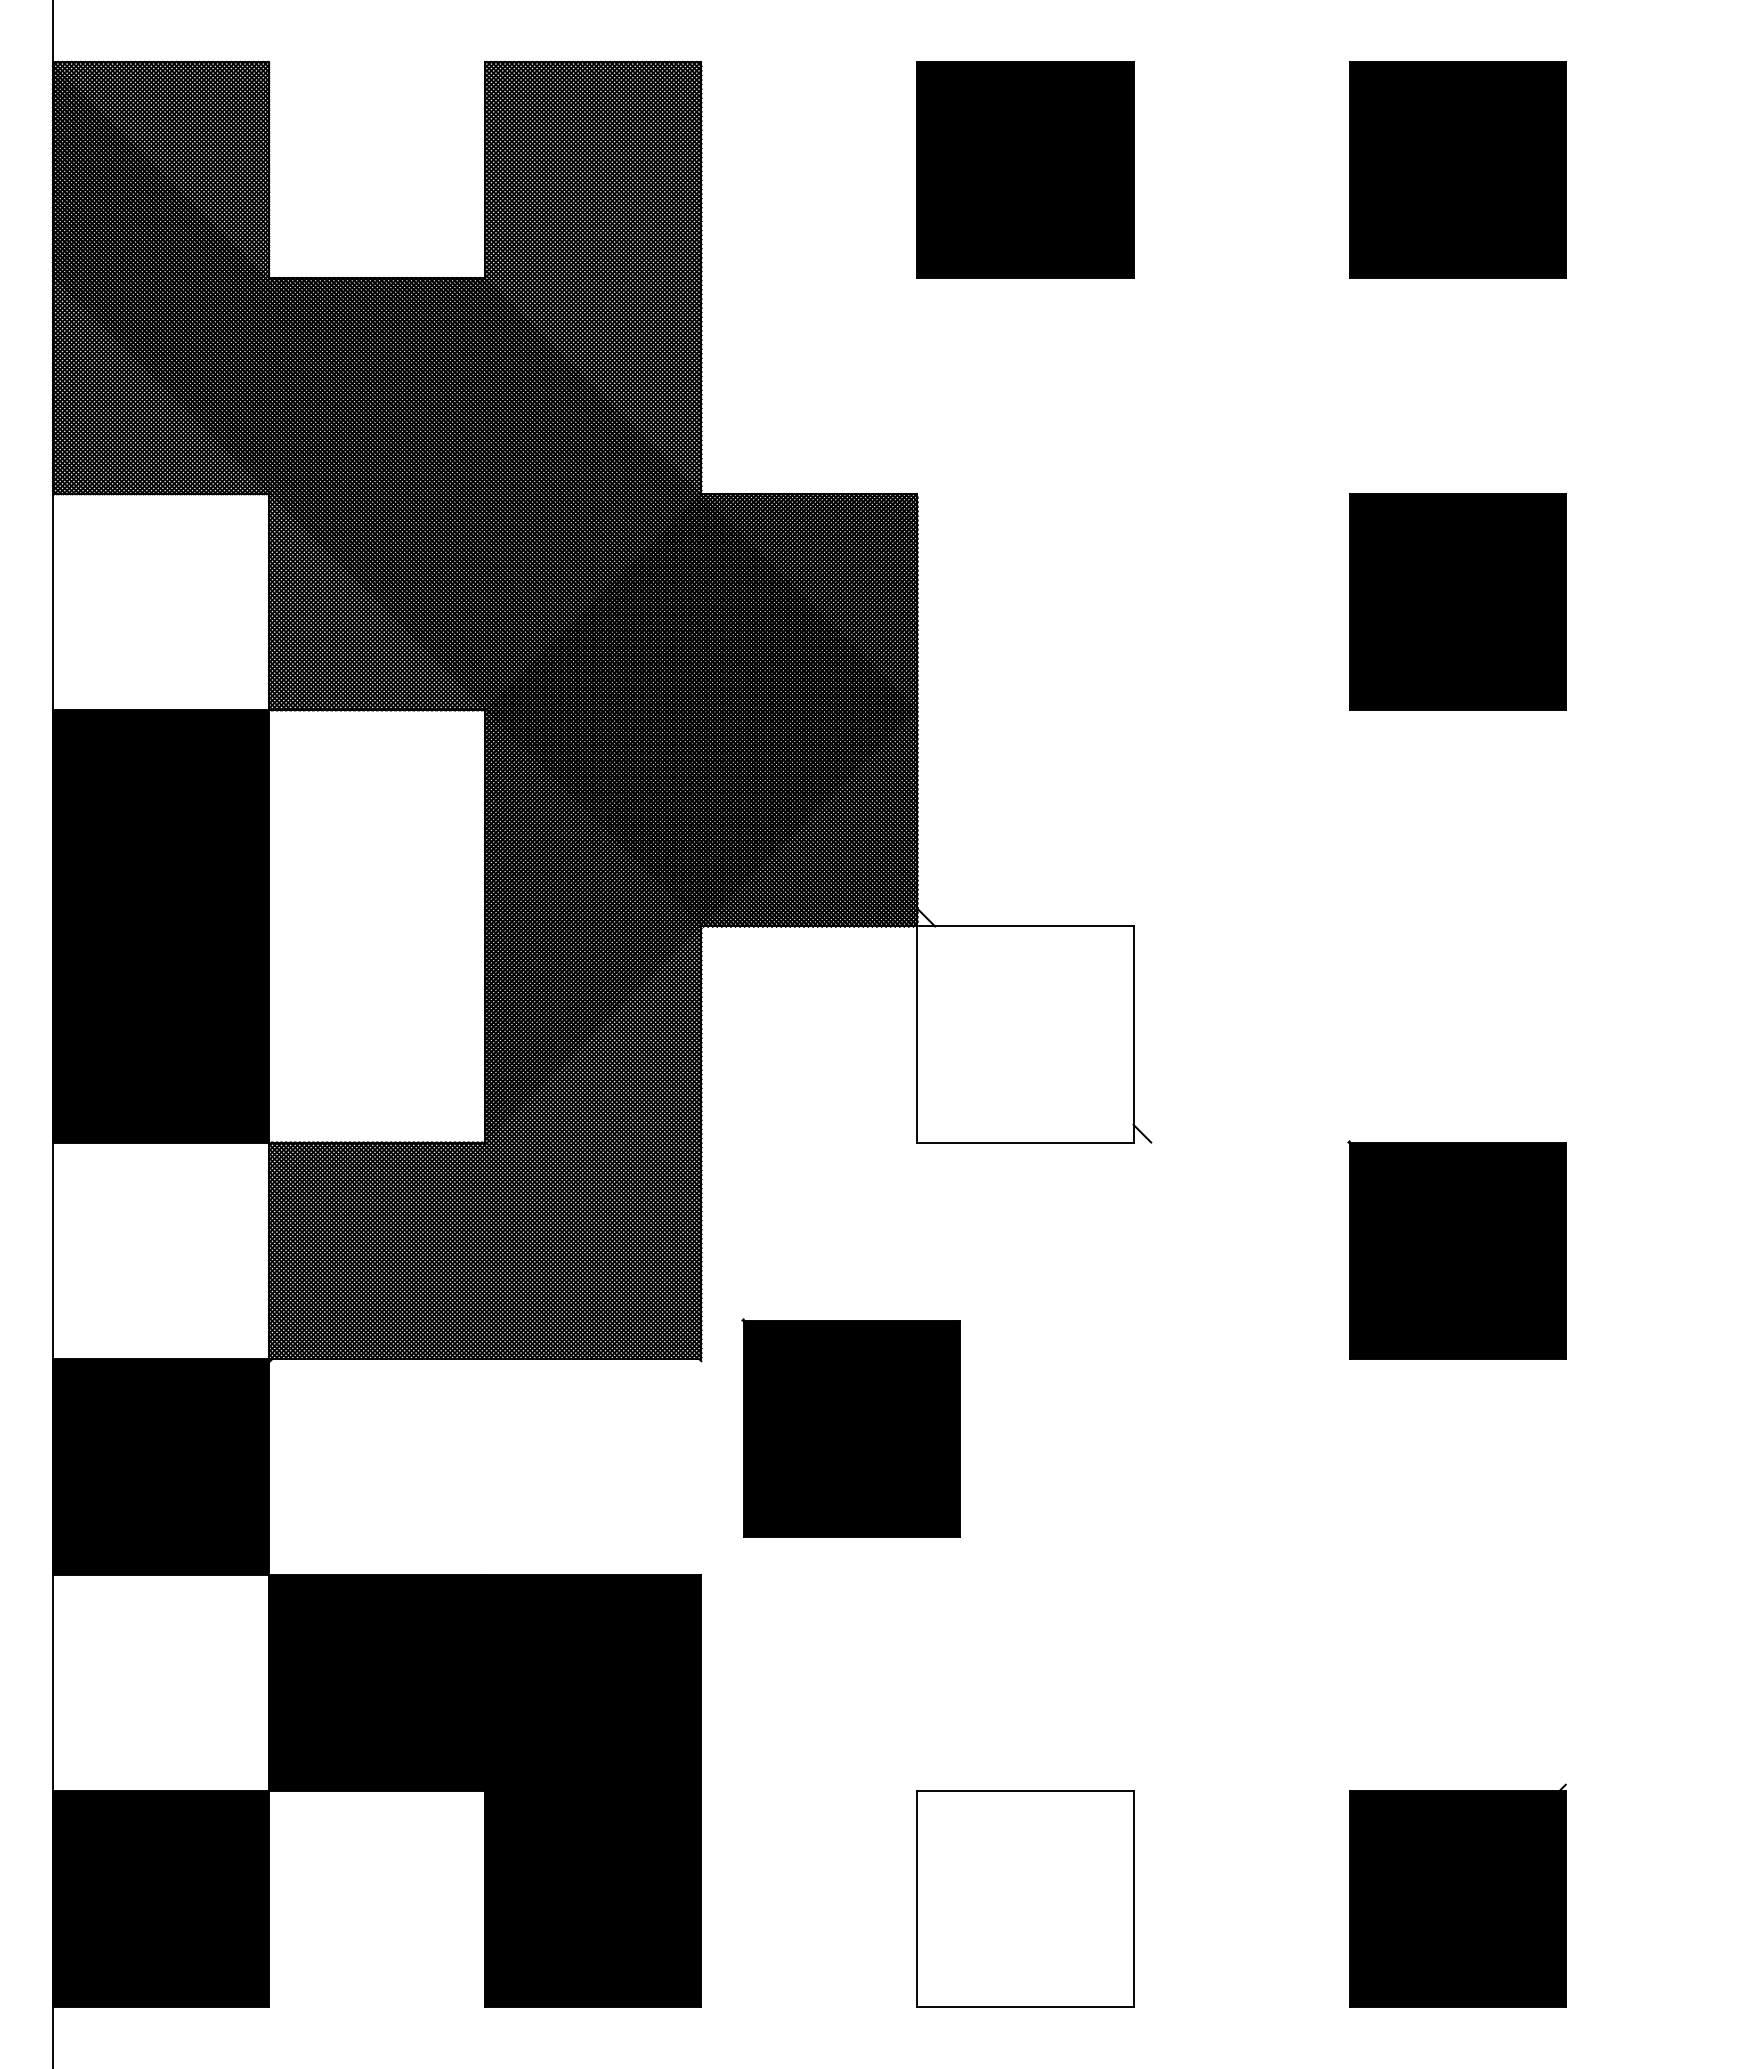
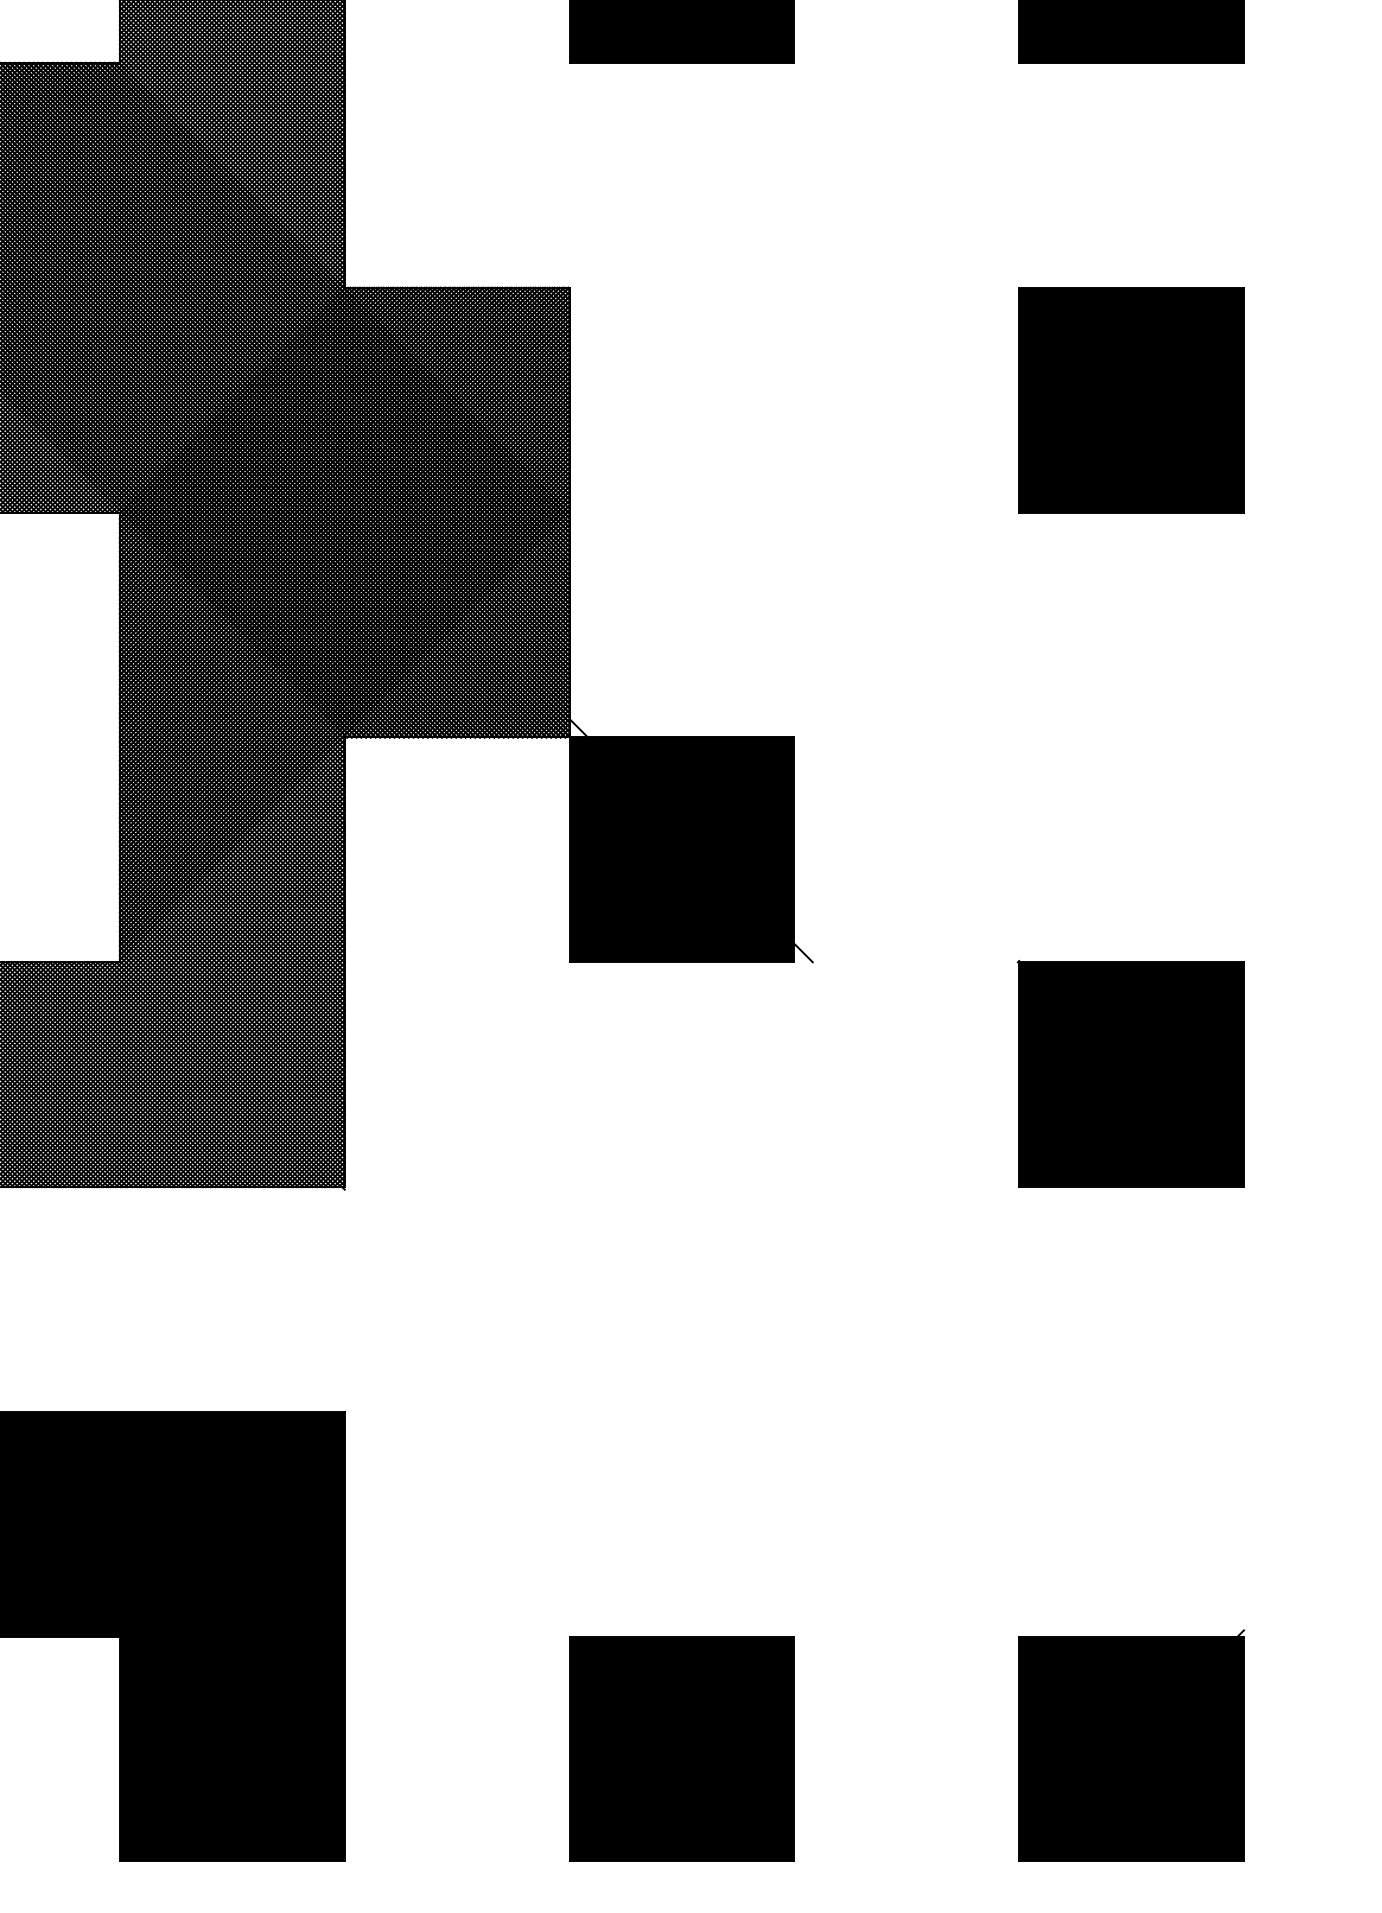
fill: (1025, 1034) -> (681, 849), added
part: (850, 1427) -> (499, 1258), removed
fill: (1025, 1898) -> (681, 1748), added

